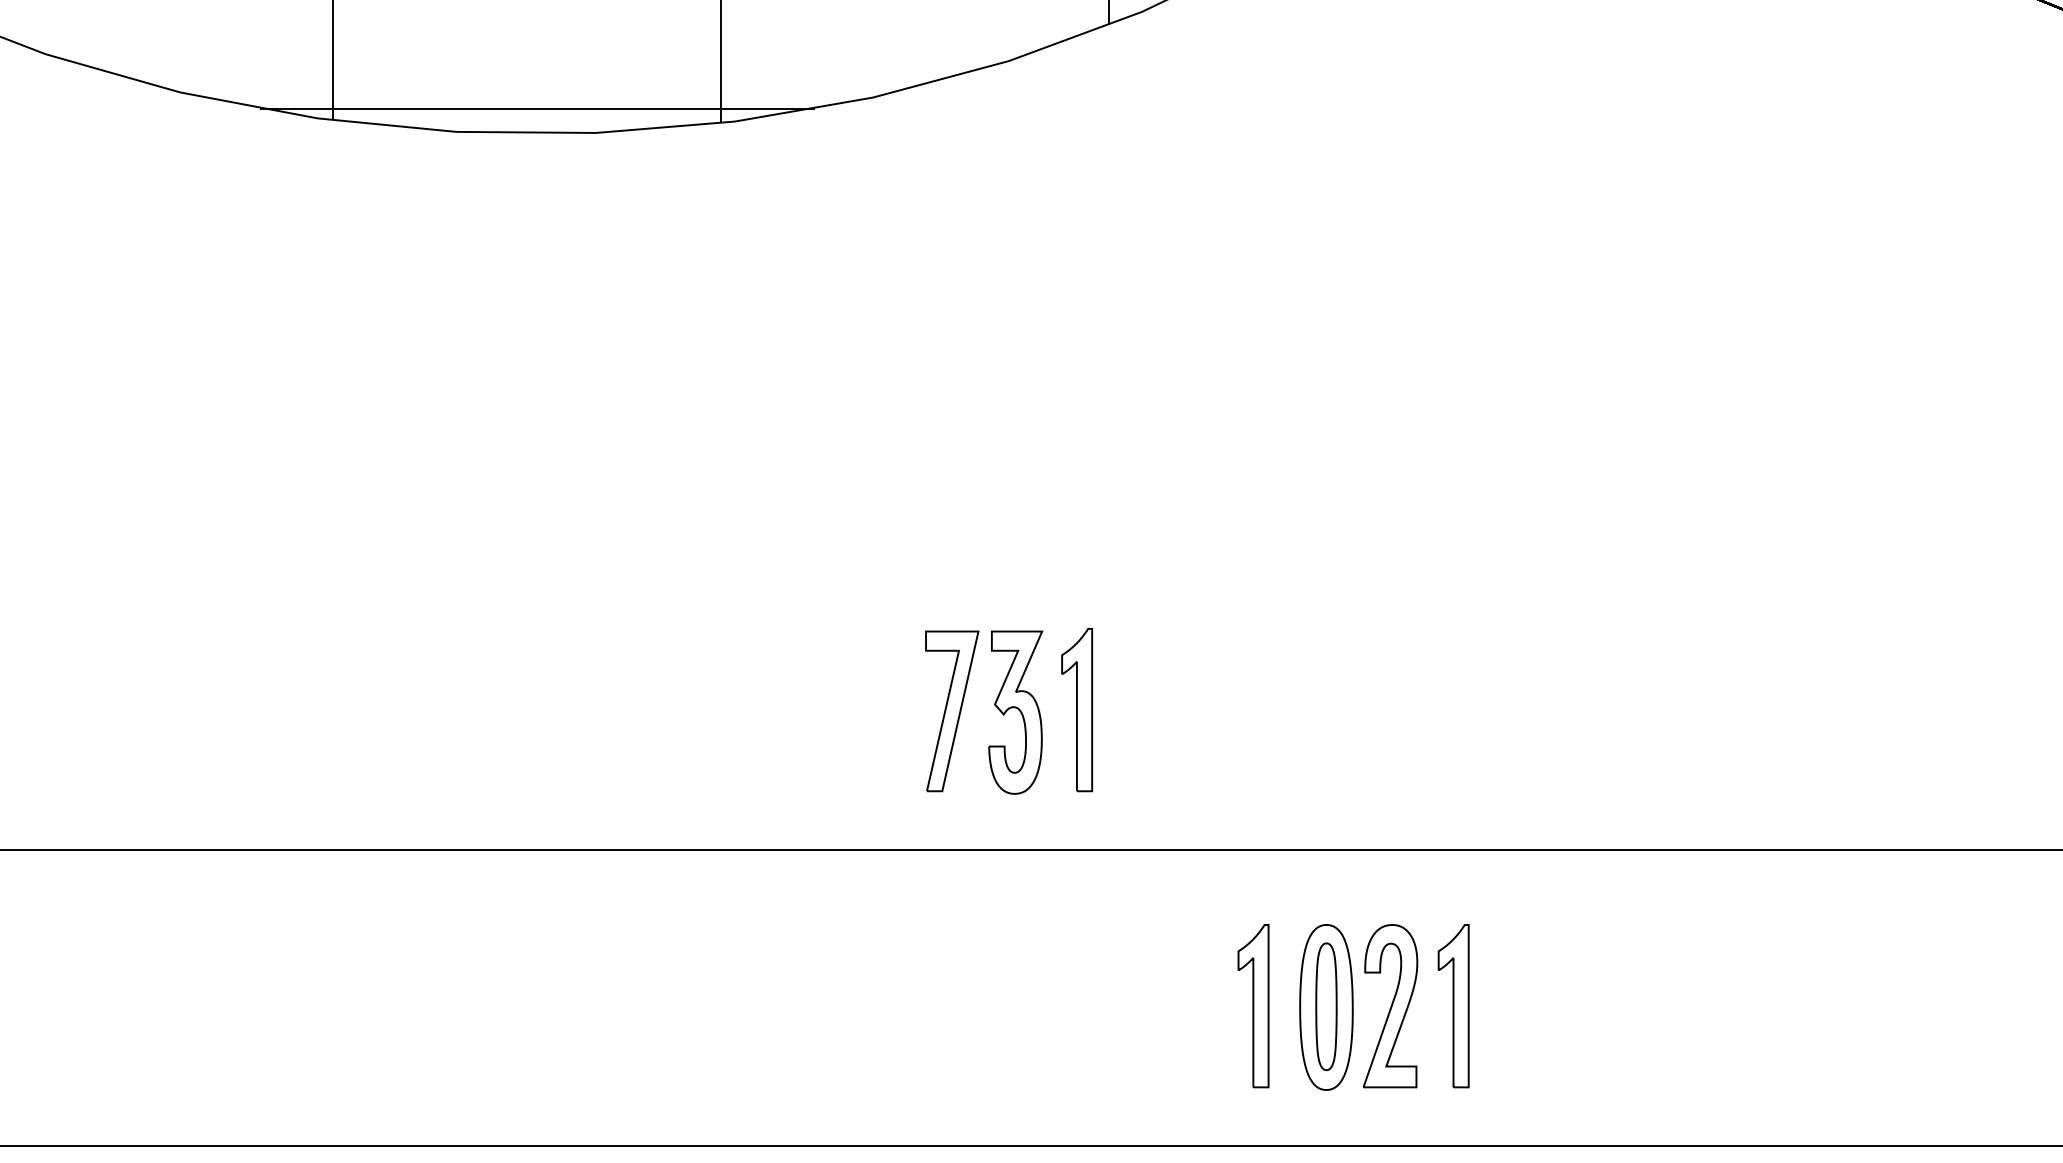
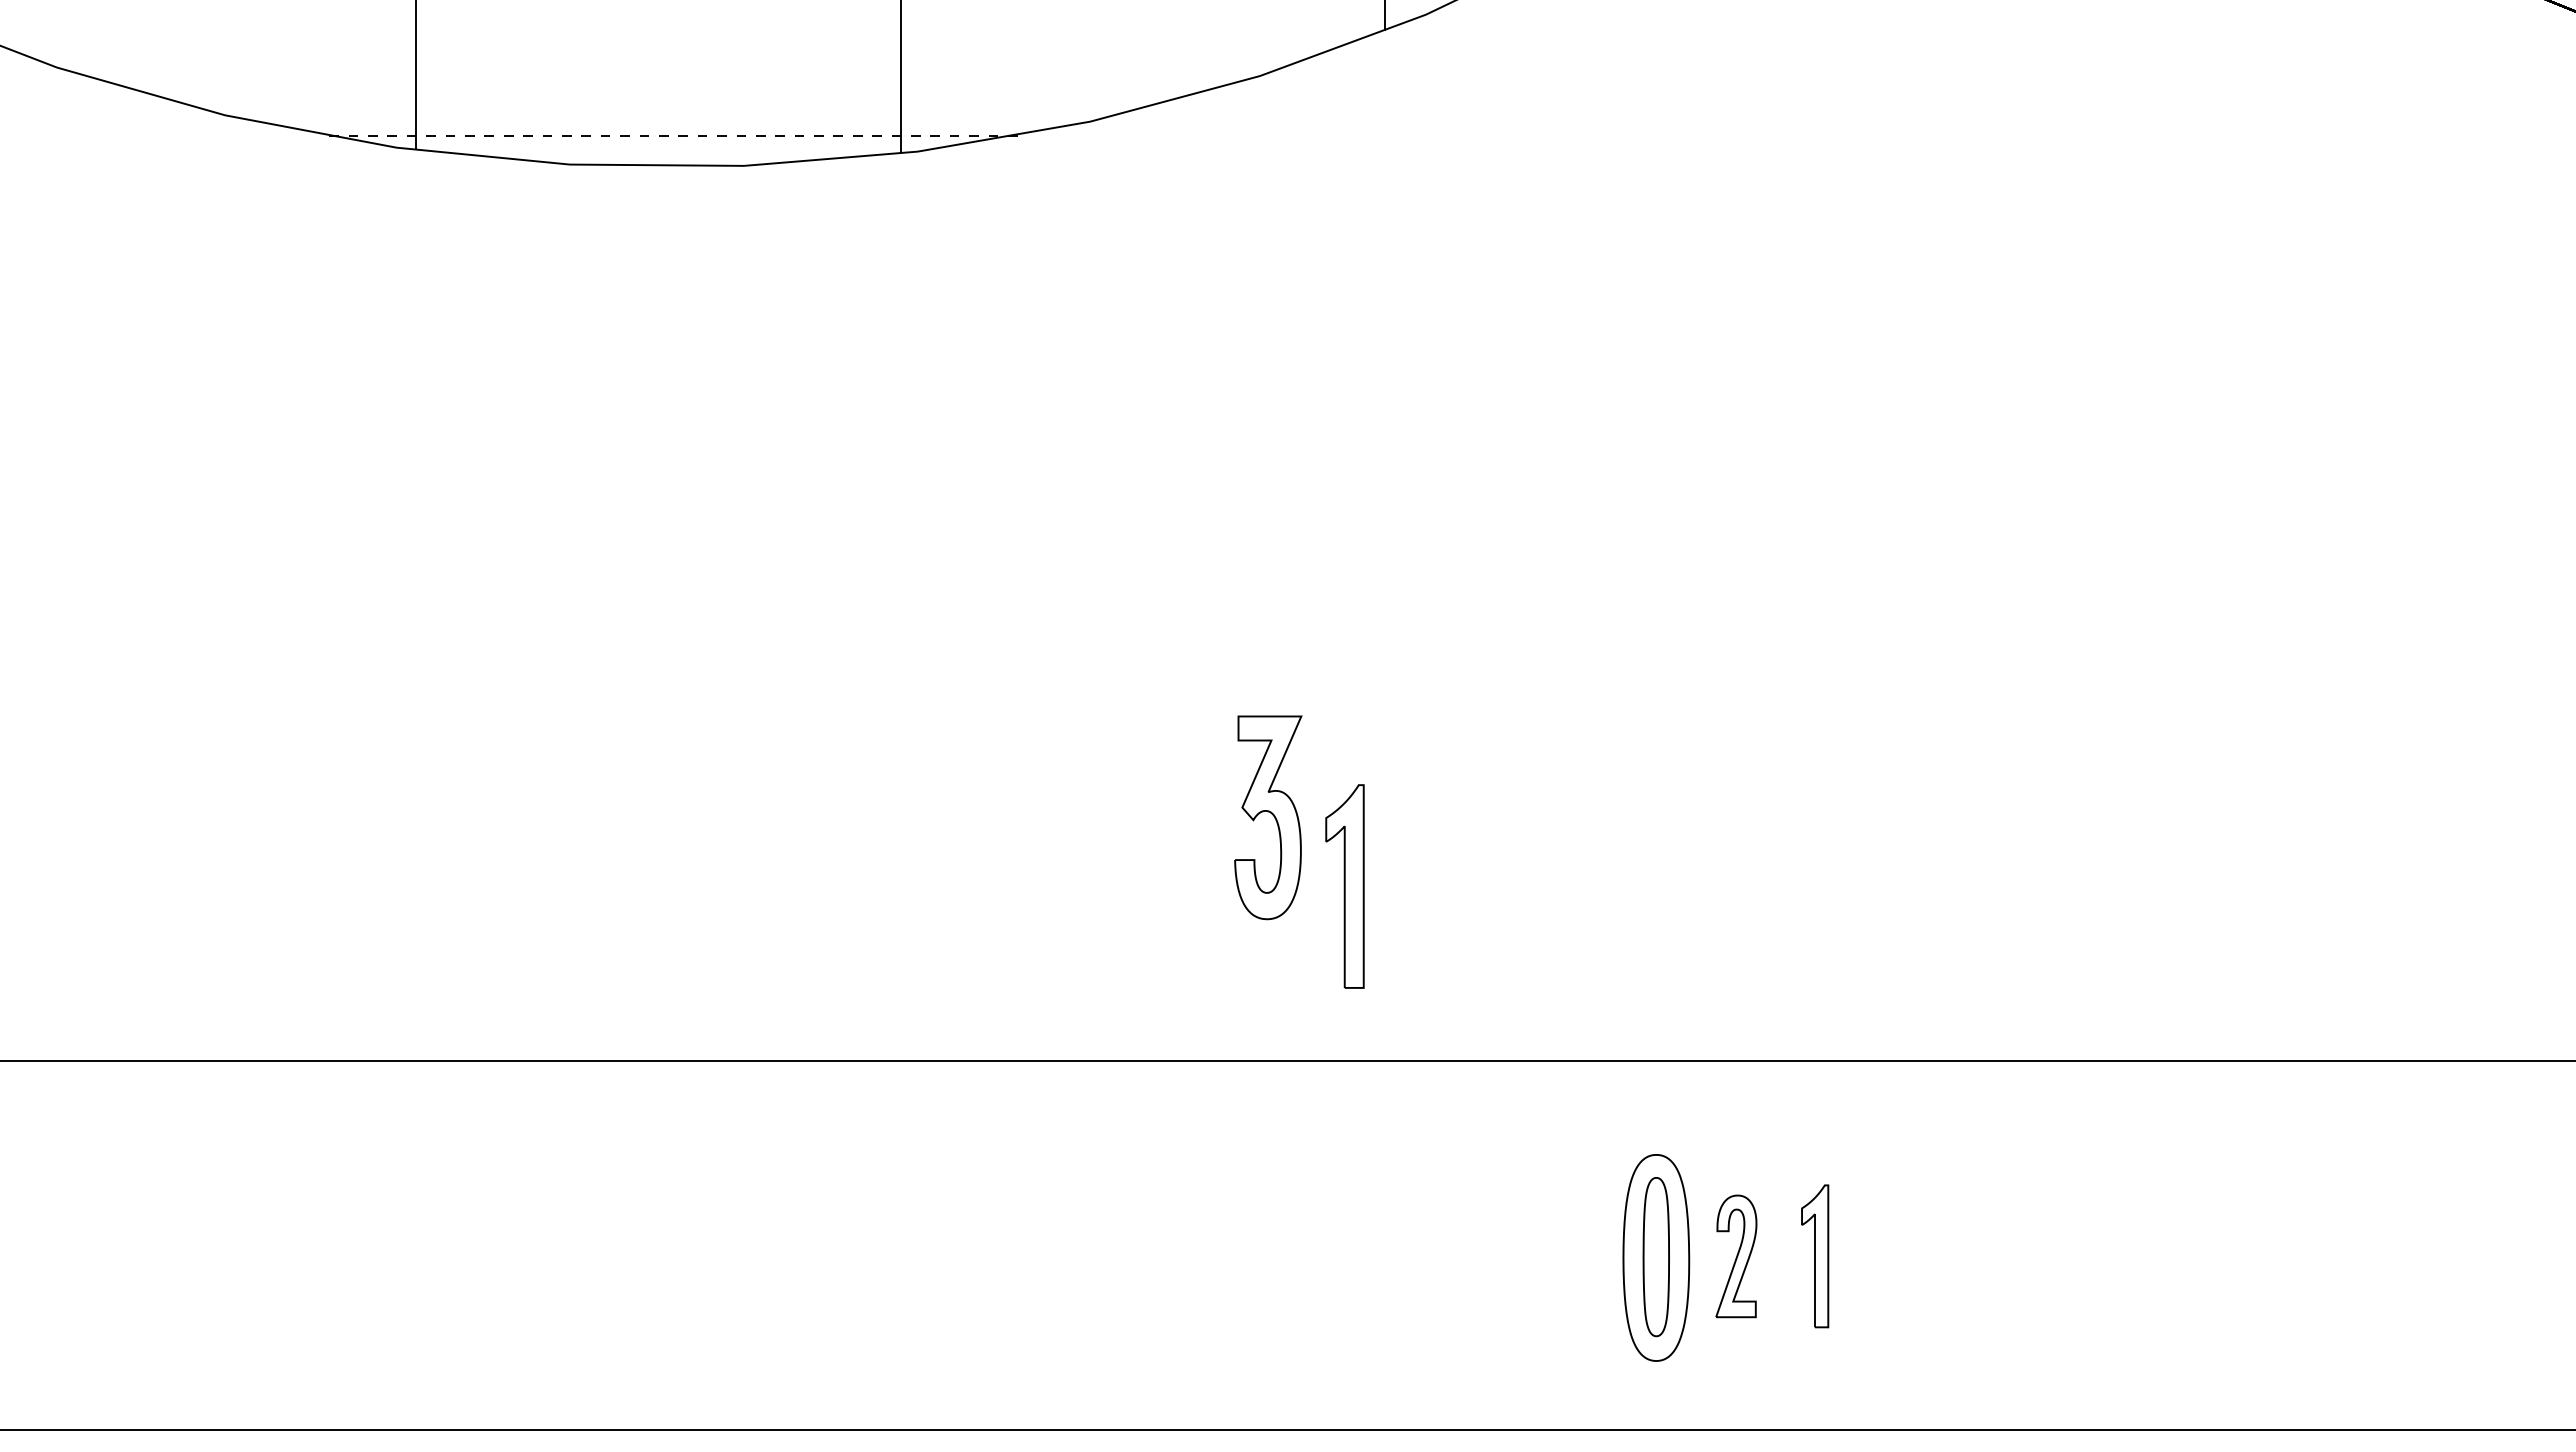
line: (537, 109) -> (670, 136), solid -> dashed
part: (951, 710) -> (1188, 887), removed
part: (1015, 712) -> (1268, 817), moved
part: (1252, 1006) -> (1564, 1256), removed
part: (1390, 1006) -> (1736, 1256), size x0.6
part: (1453, 1006) -> (1814, 1256), size x0.7

